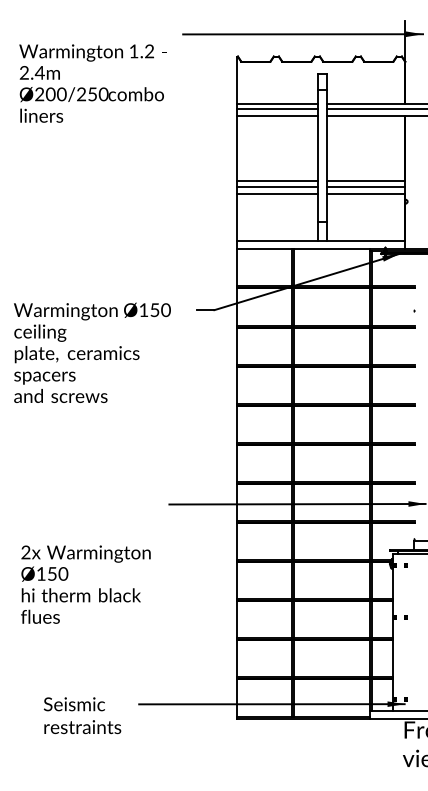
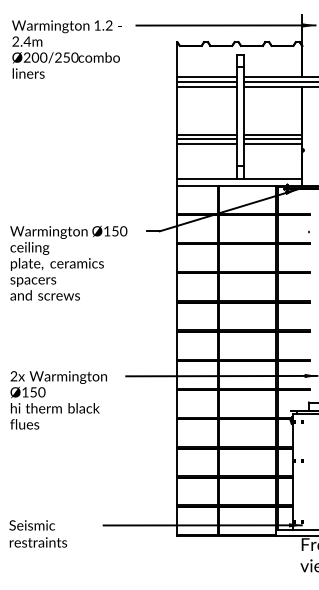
text: (92, 83) -> (66, 49), moved
text: (85, 584) -> (58, 400), moved
text: (82, 715) -> (38, 533), moved

